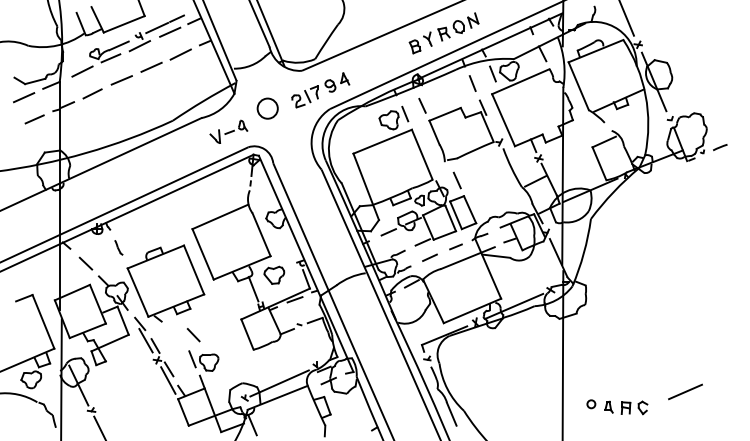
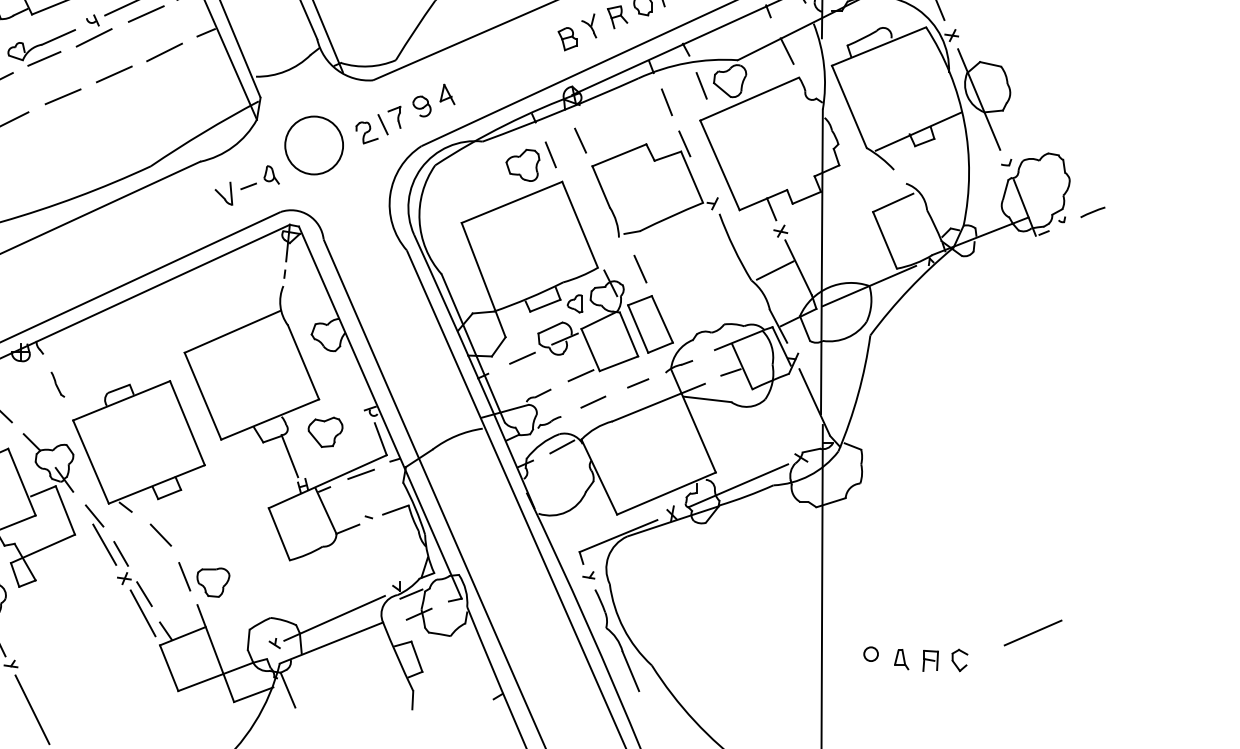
circle: (267, 108) -> (313, 145), size x1.67
line: (193, 335) -> (160, 535), moved

